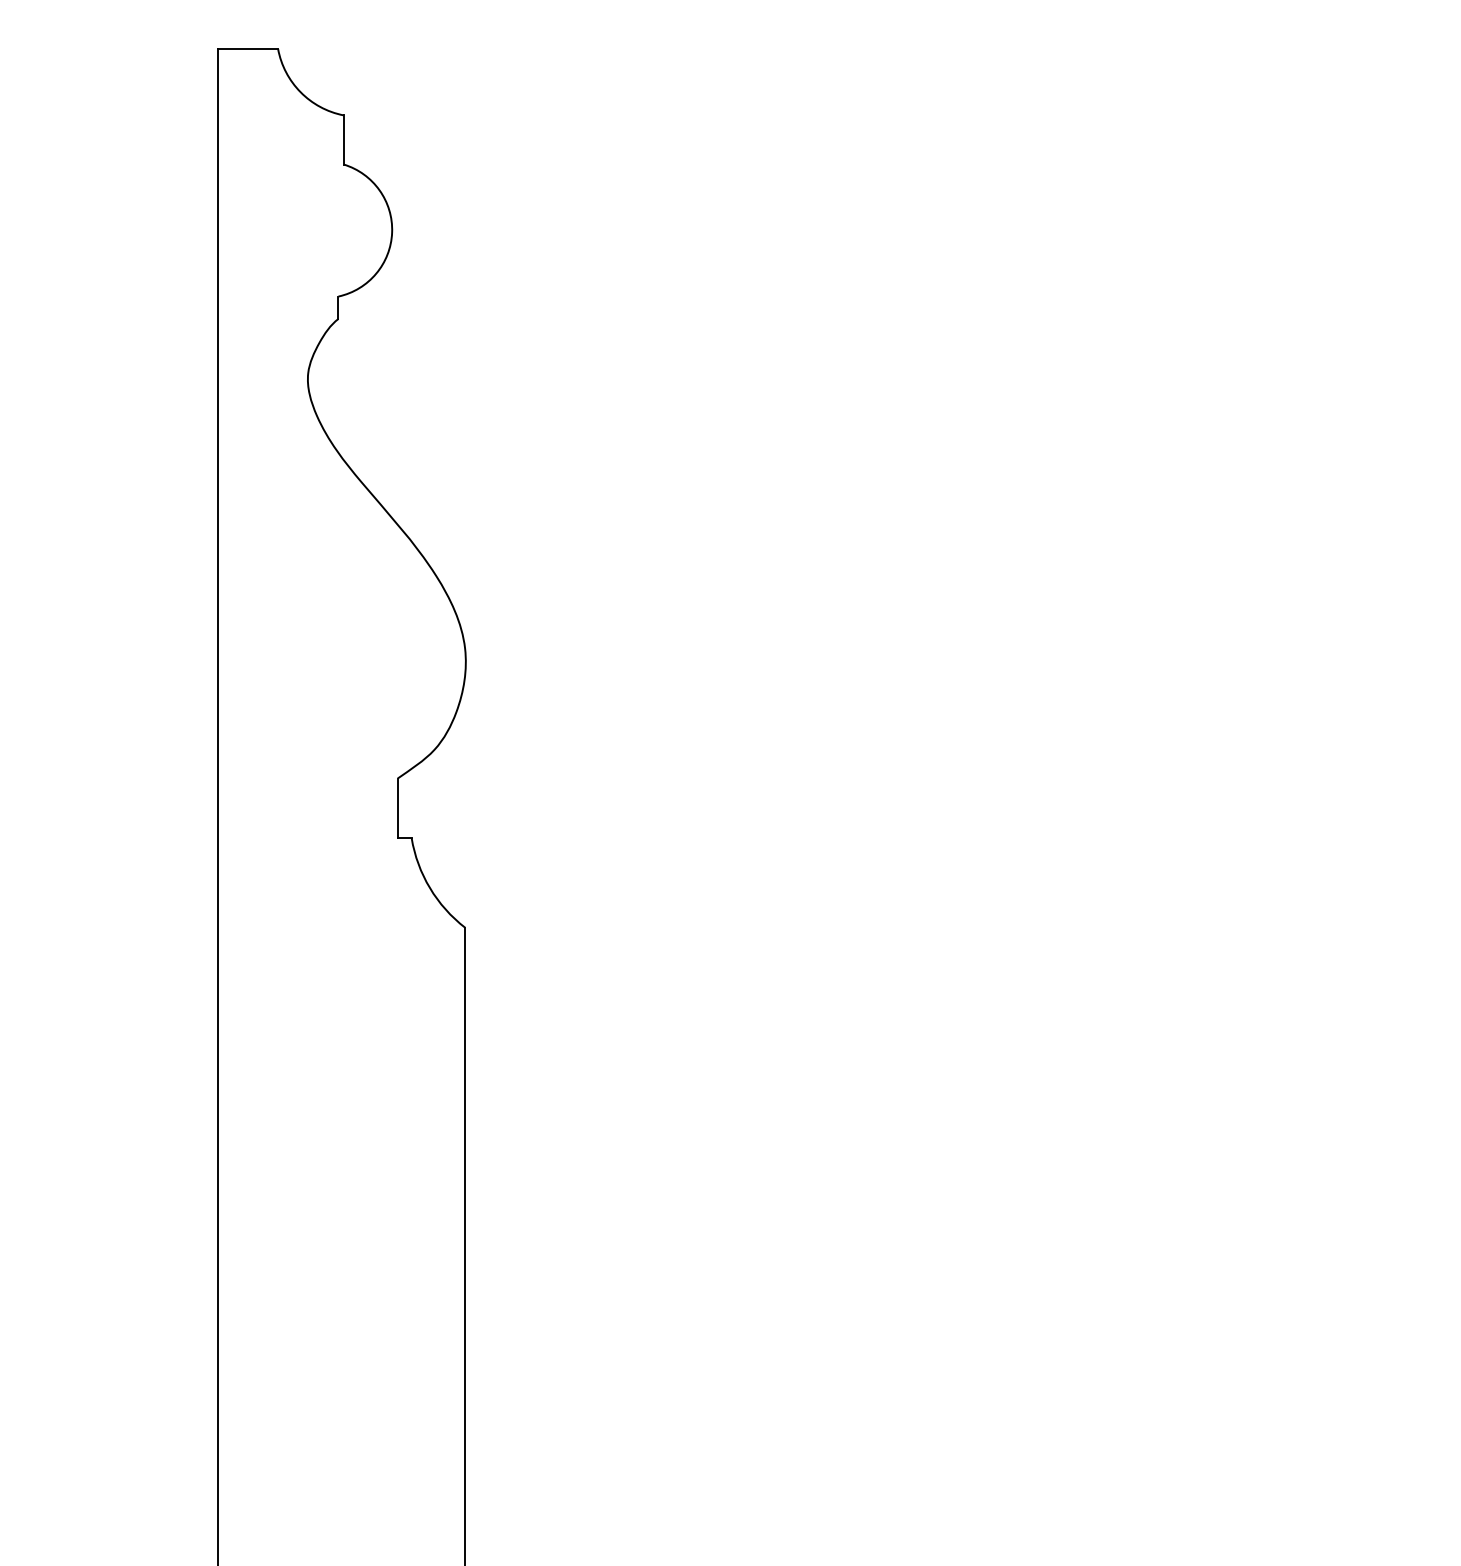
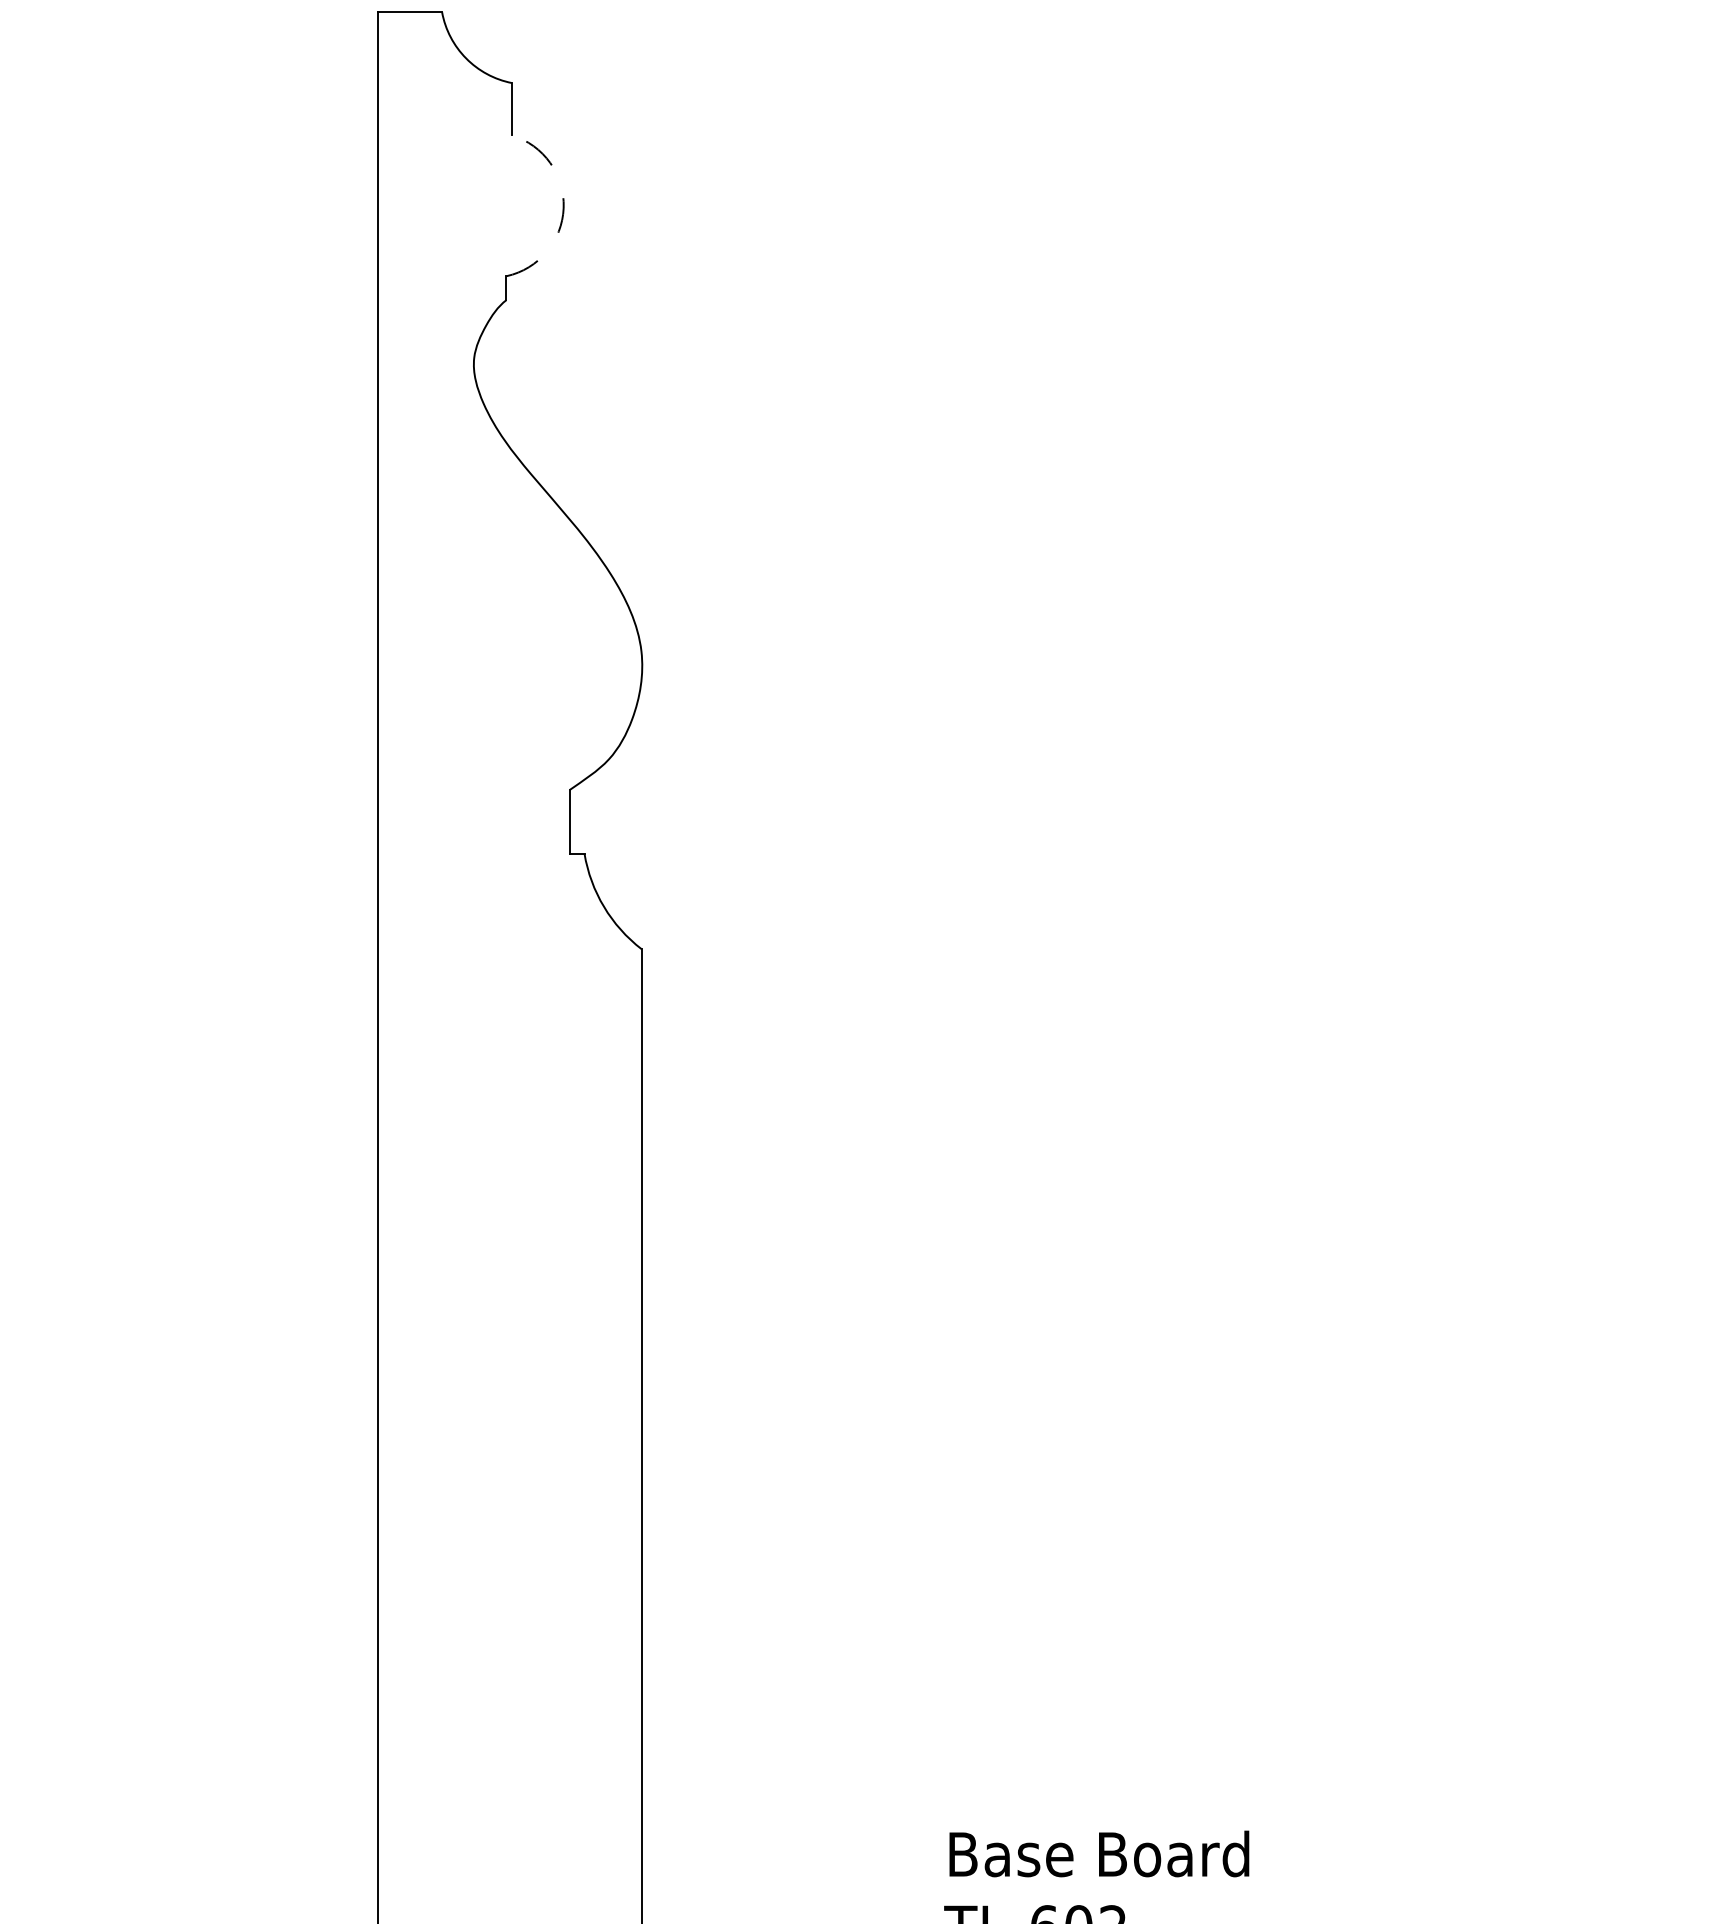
arc: (391, 233) -> (563, 208), solid -> dashed

